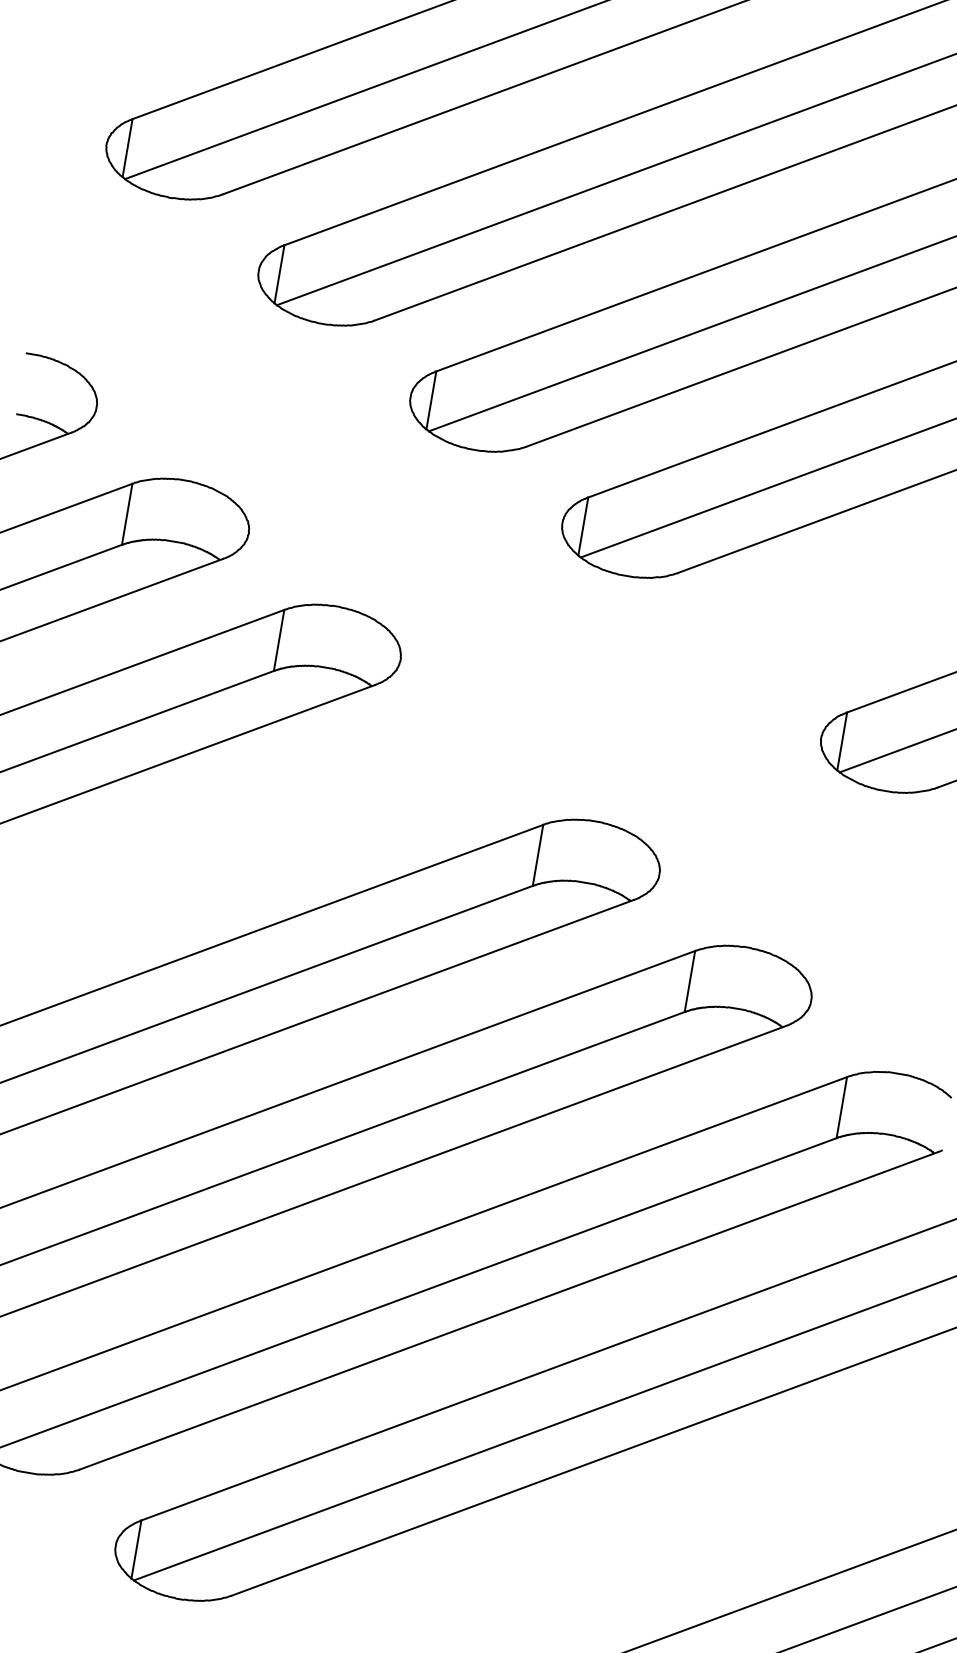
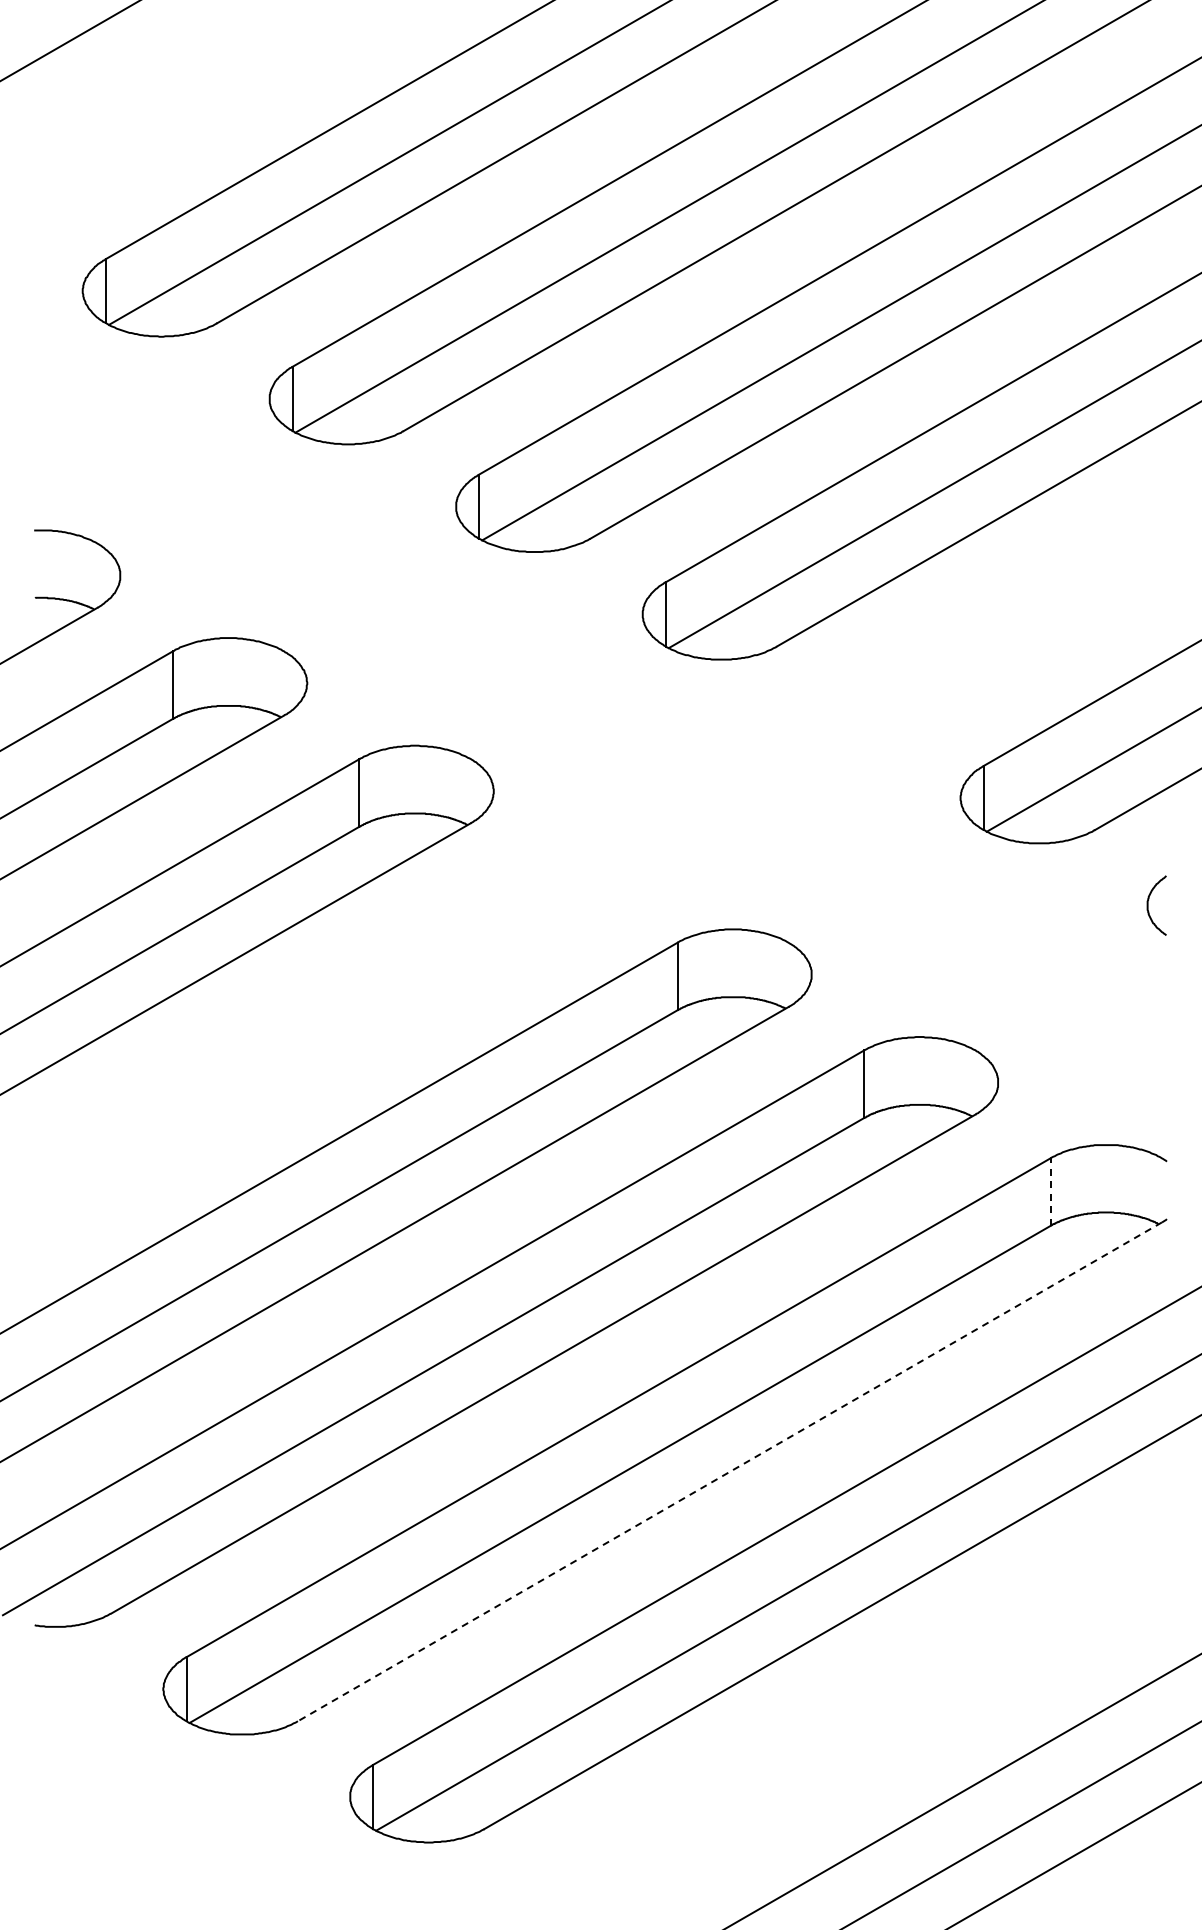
line: (841, 1108) -> (1050, 1192), solid -> dashed
line: (508, 1310) -> (729, 1471), solid -> dashed

